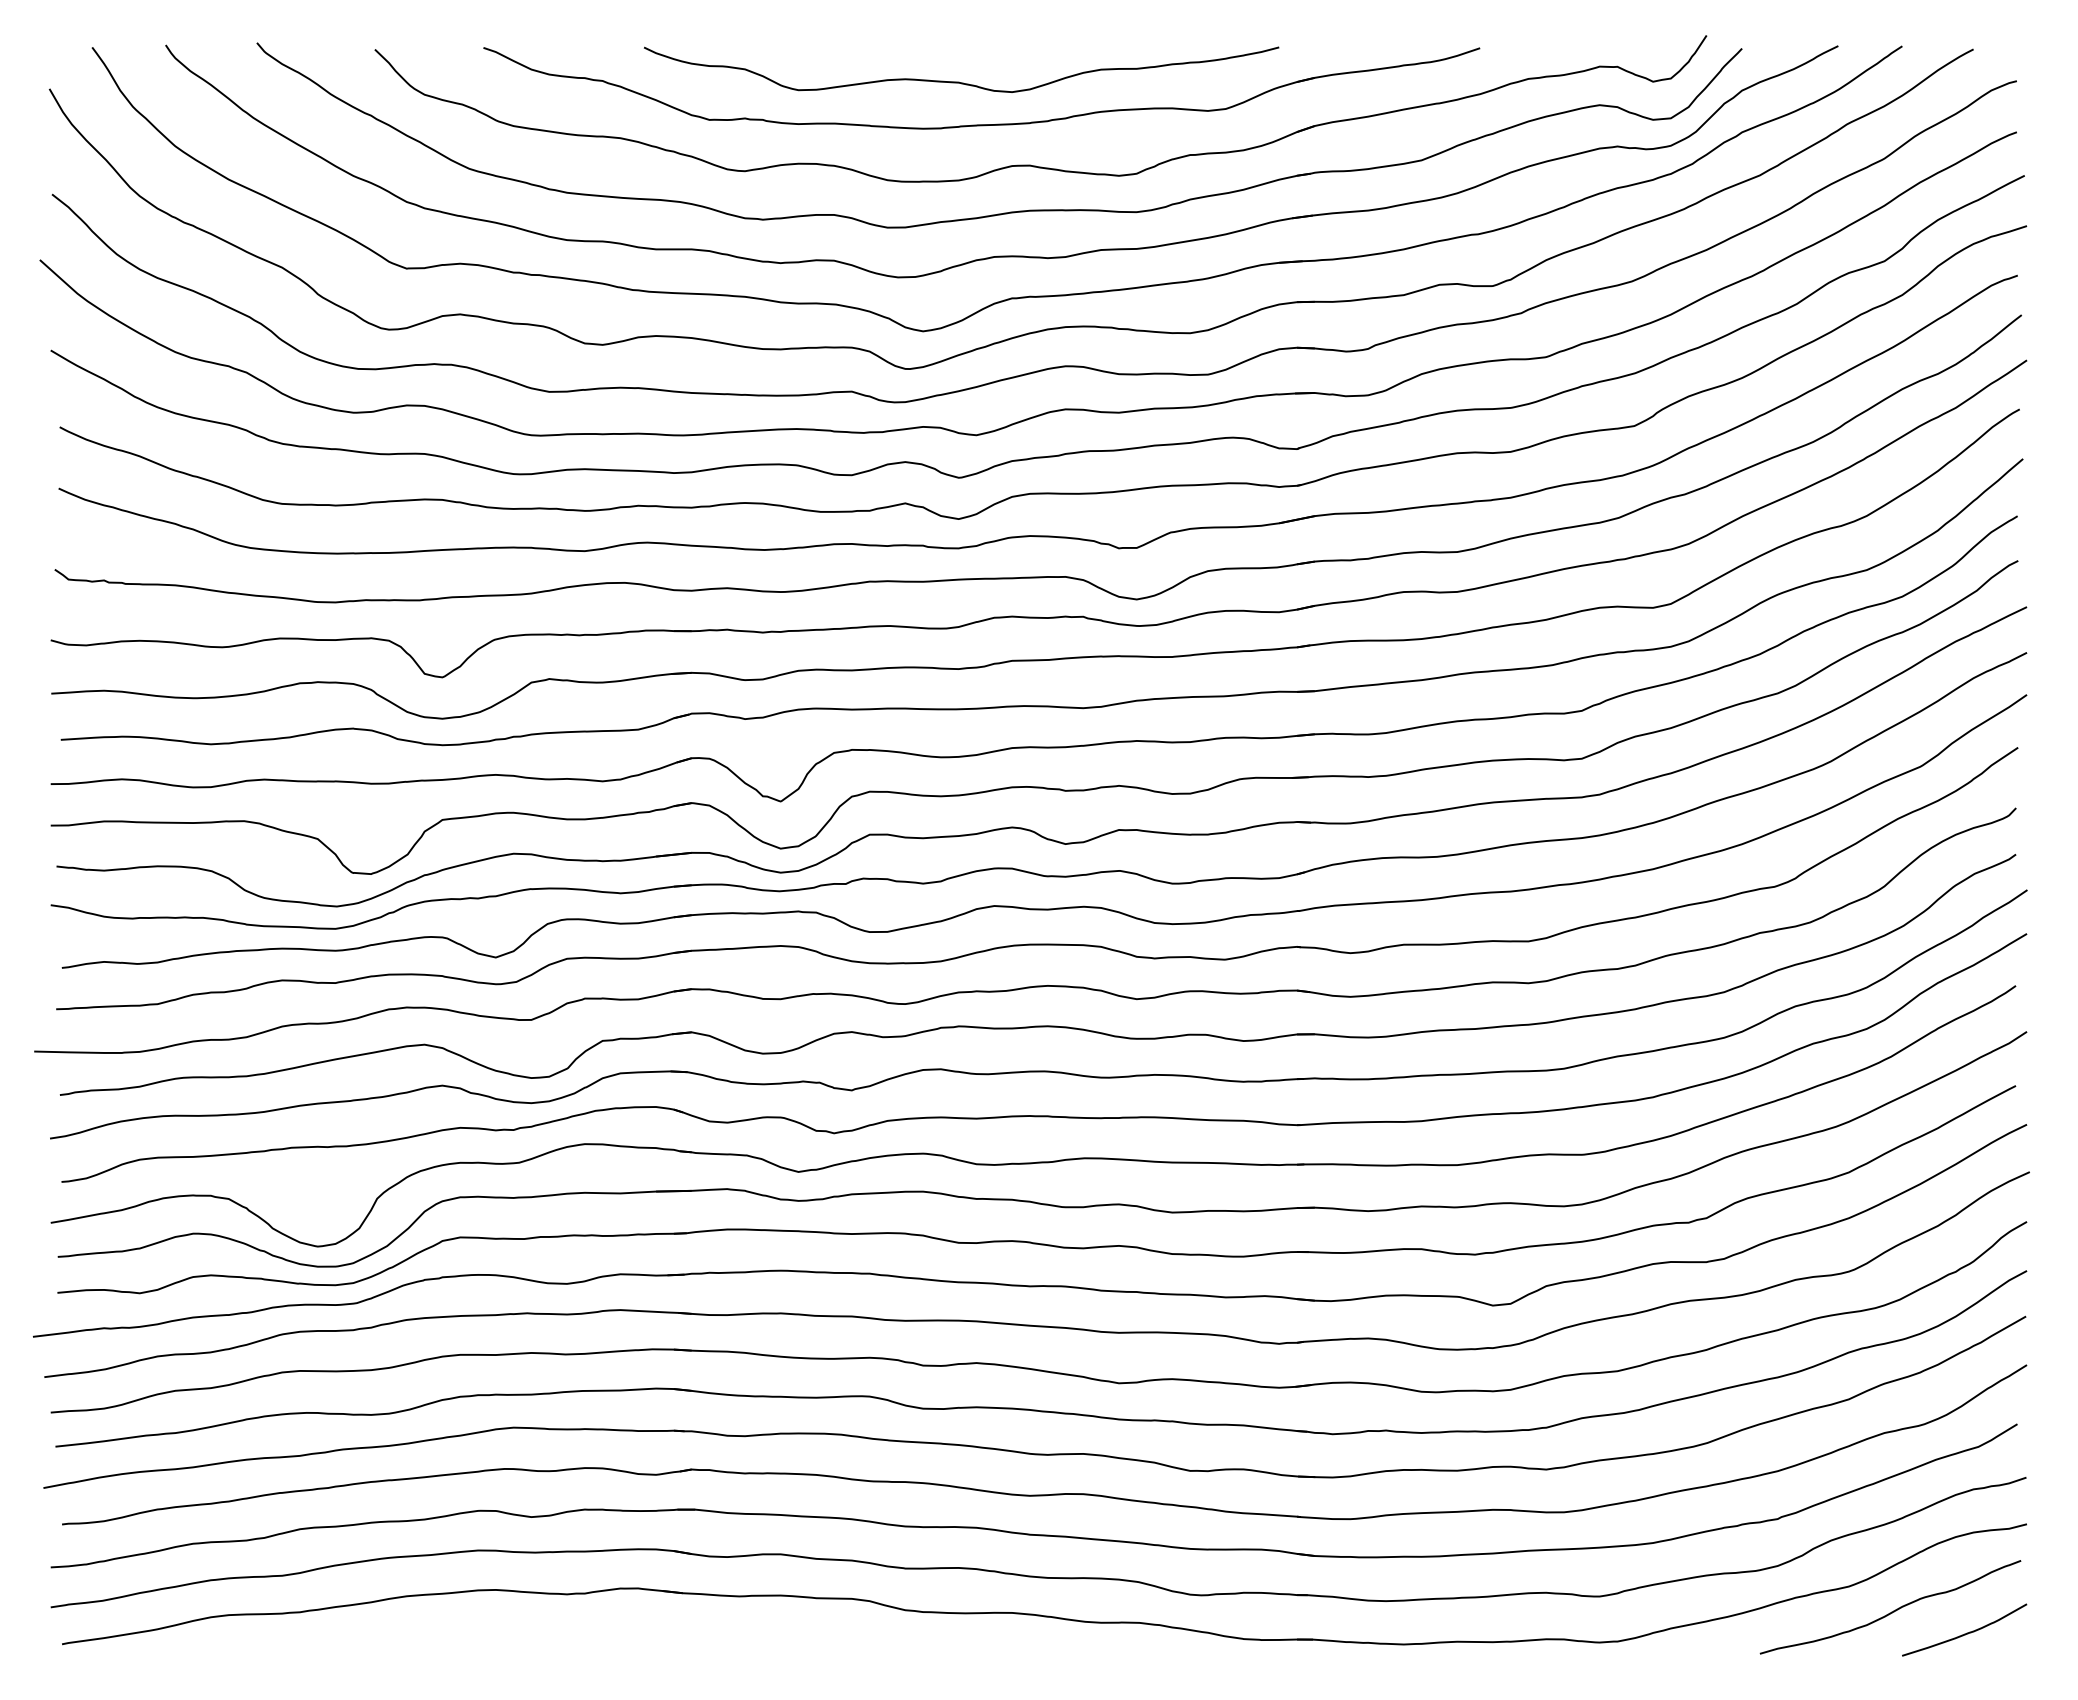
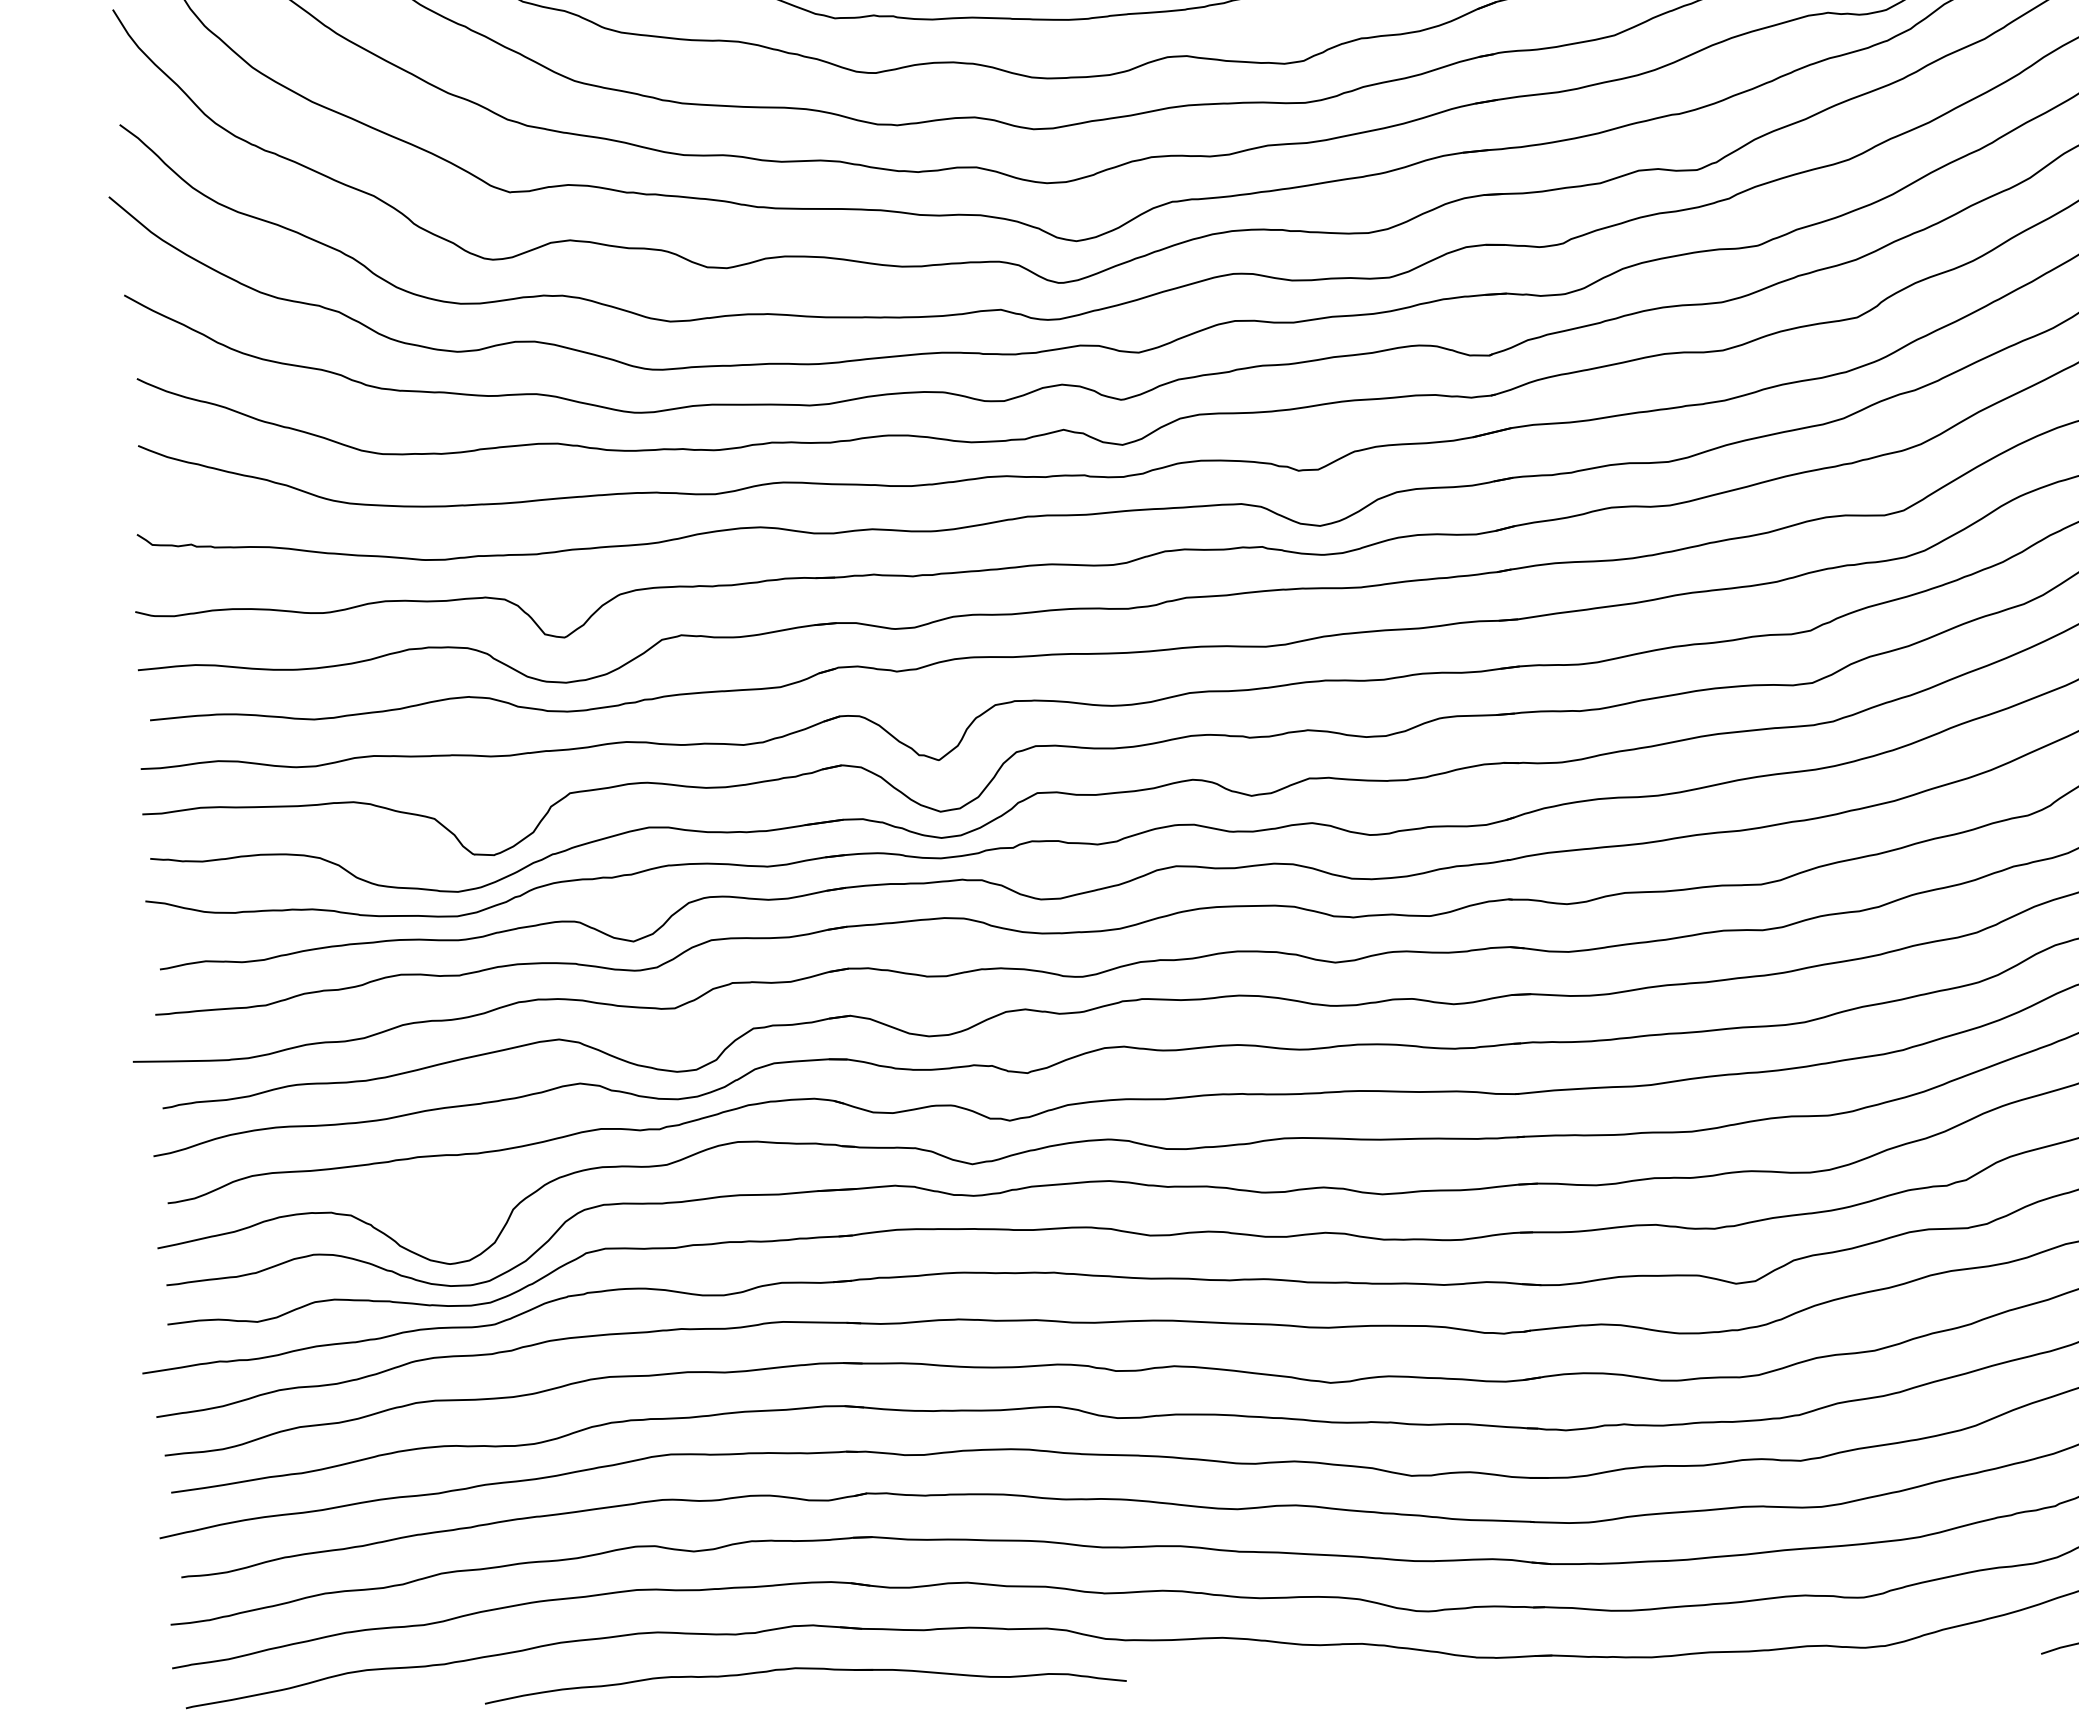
part: (629, 1628) -> (805, 1669), added

